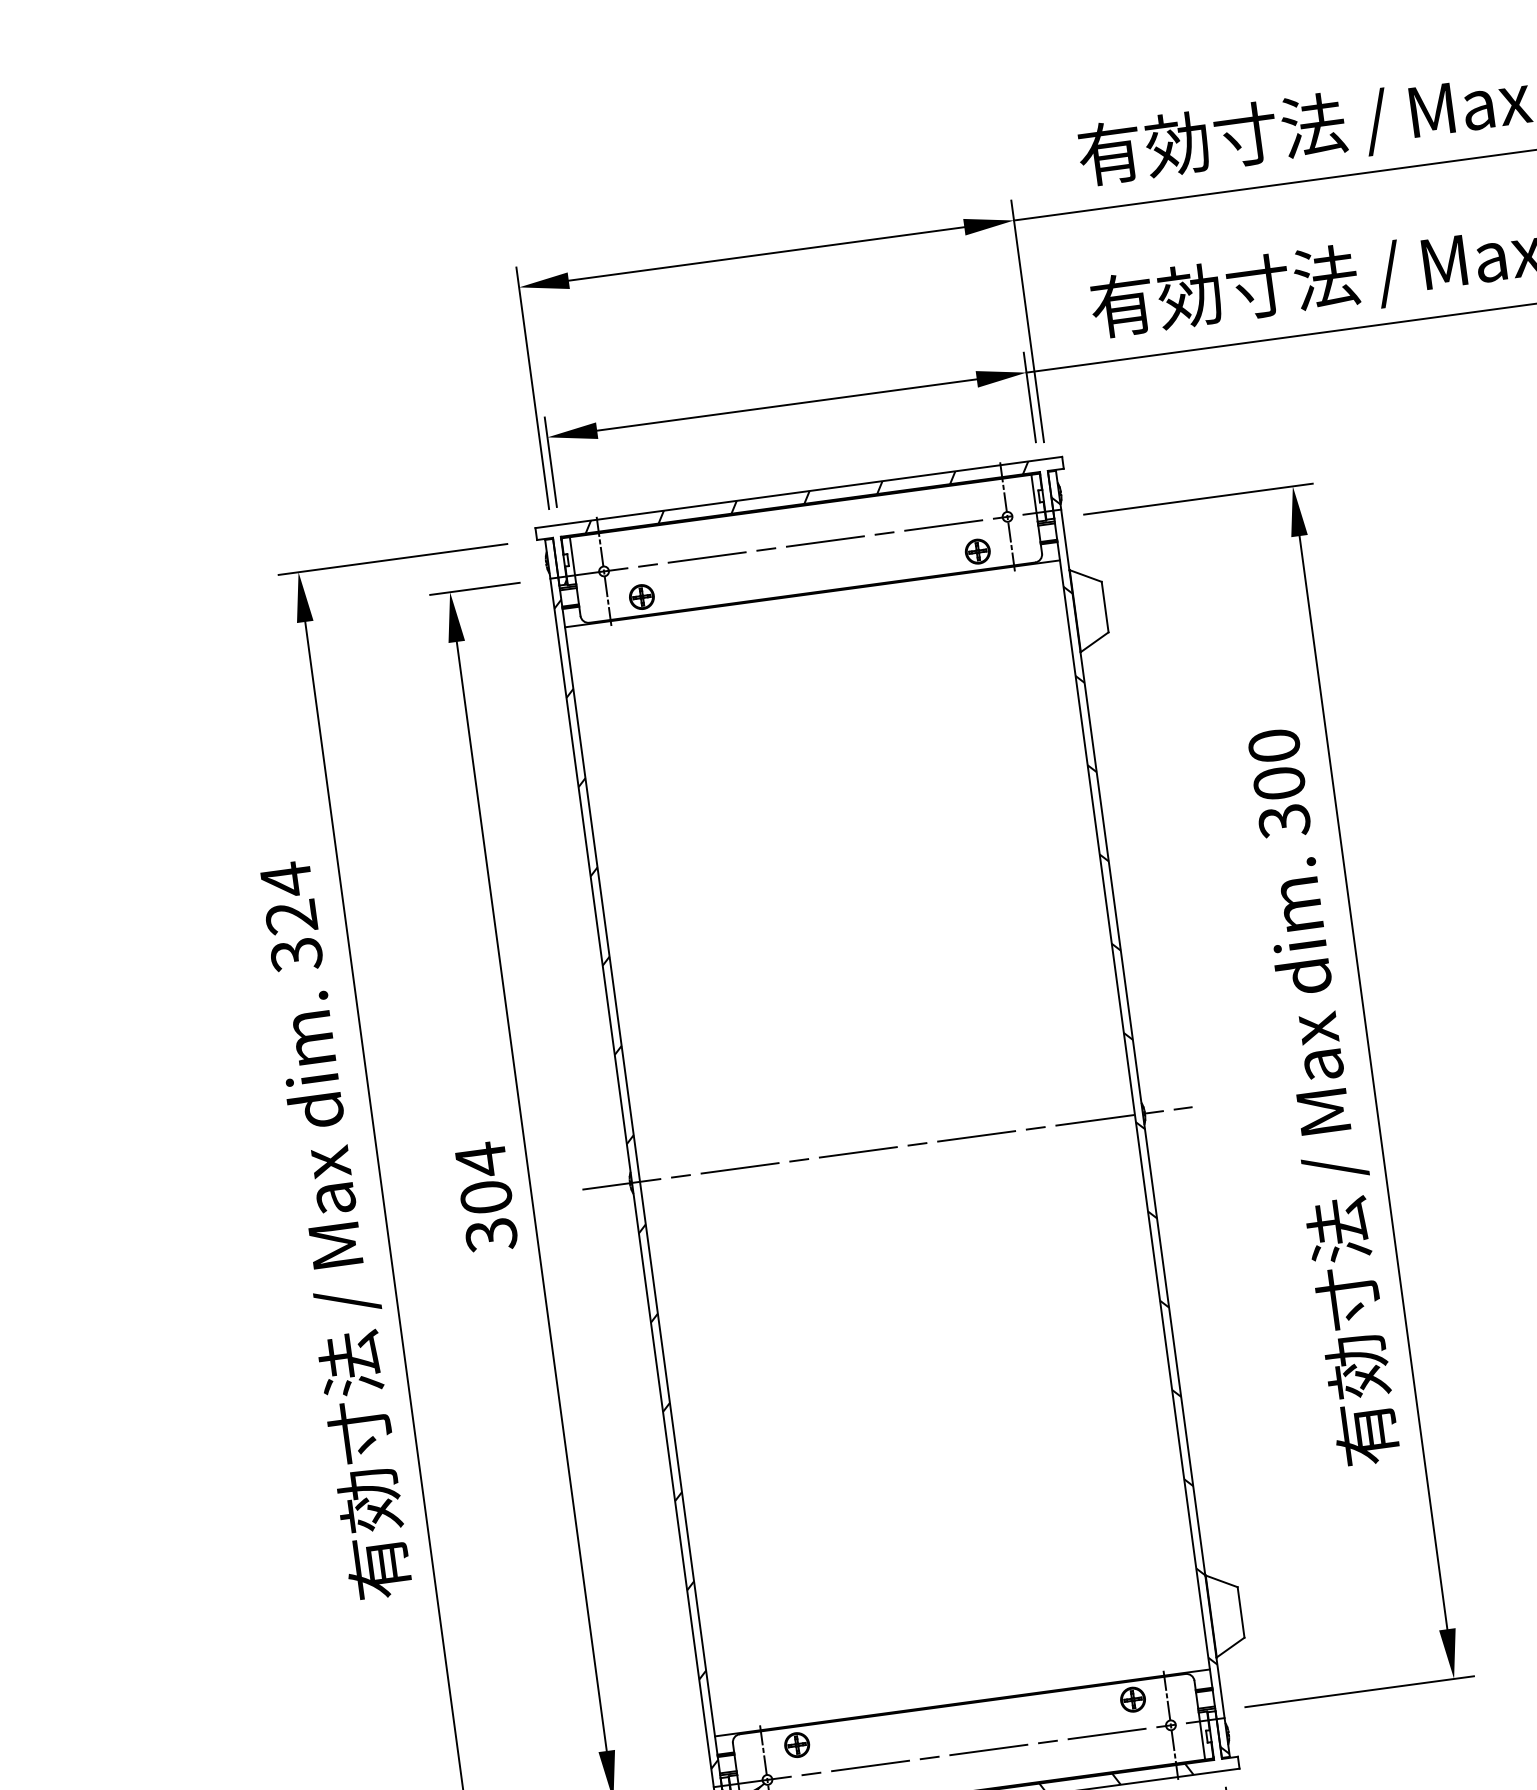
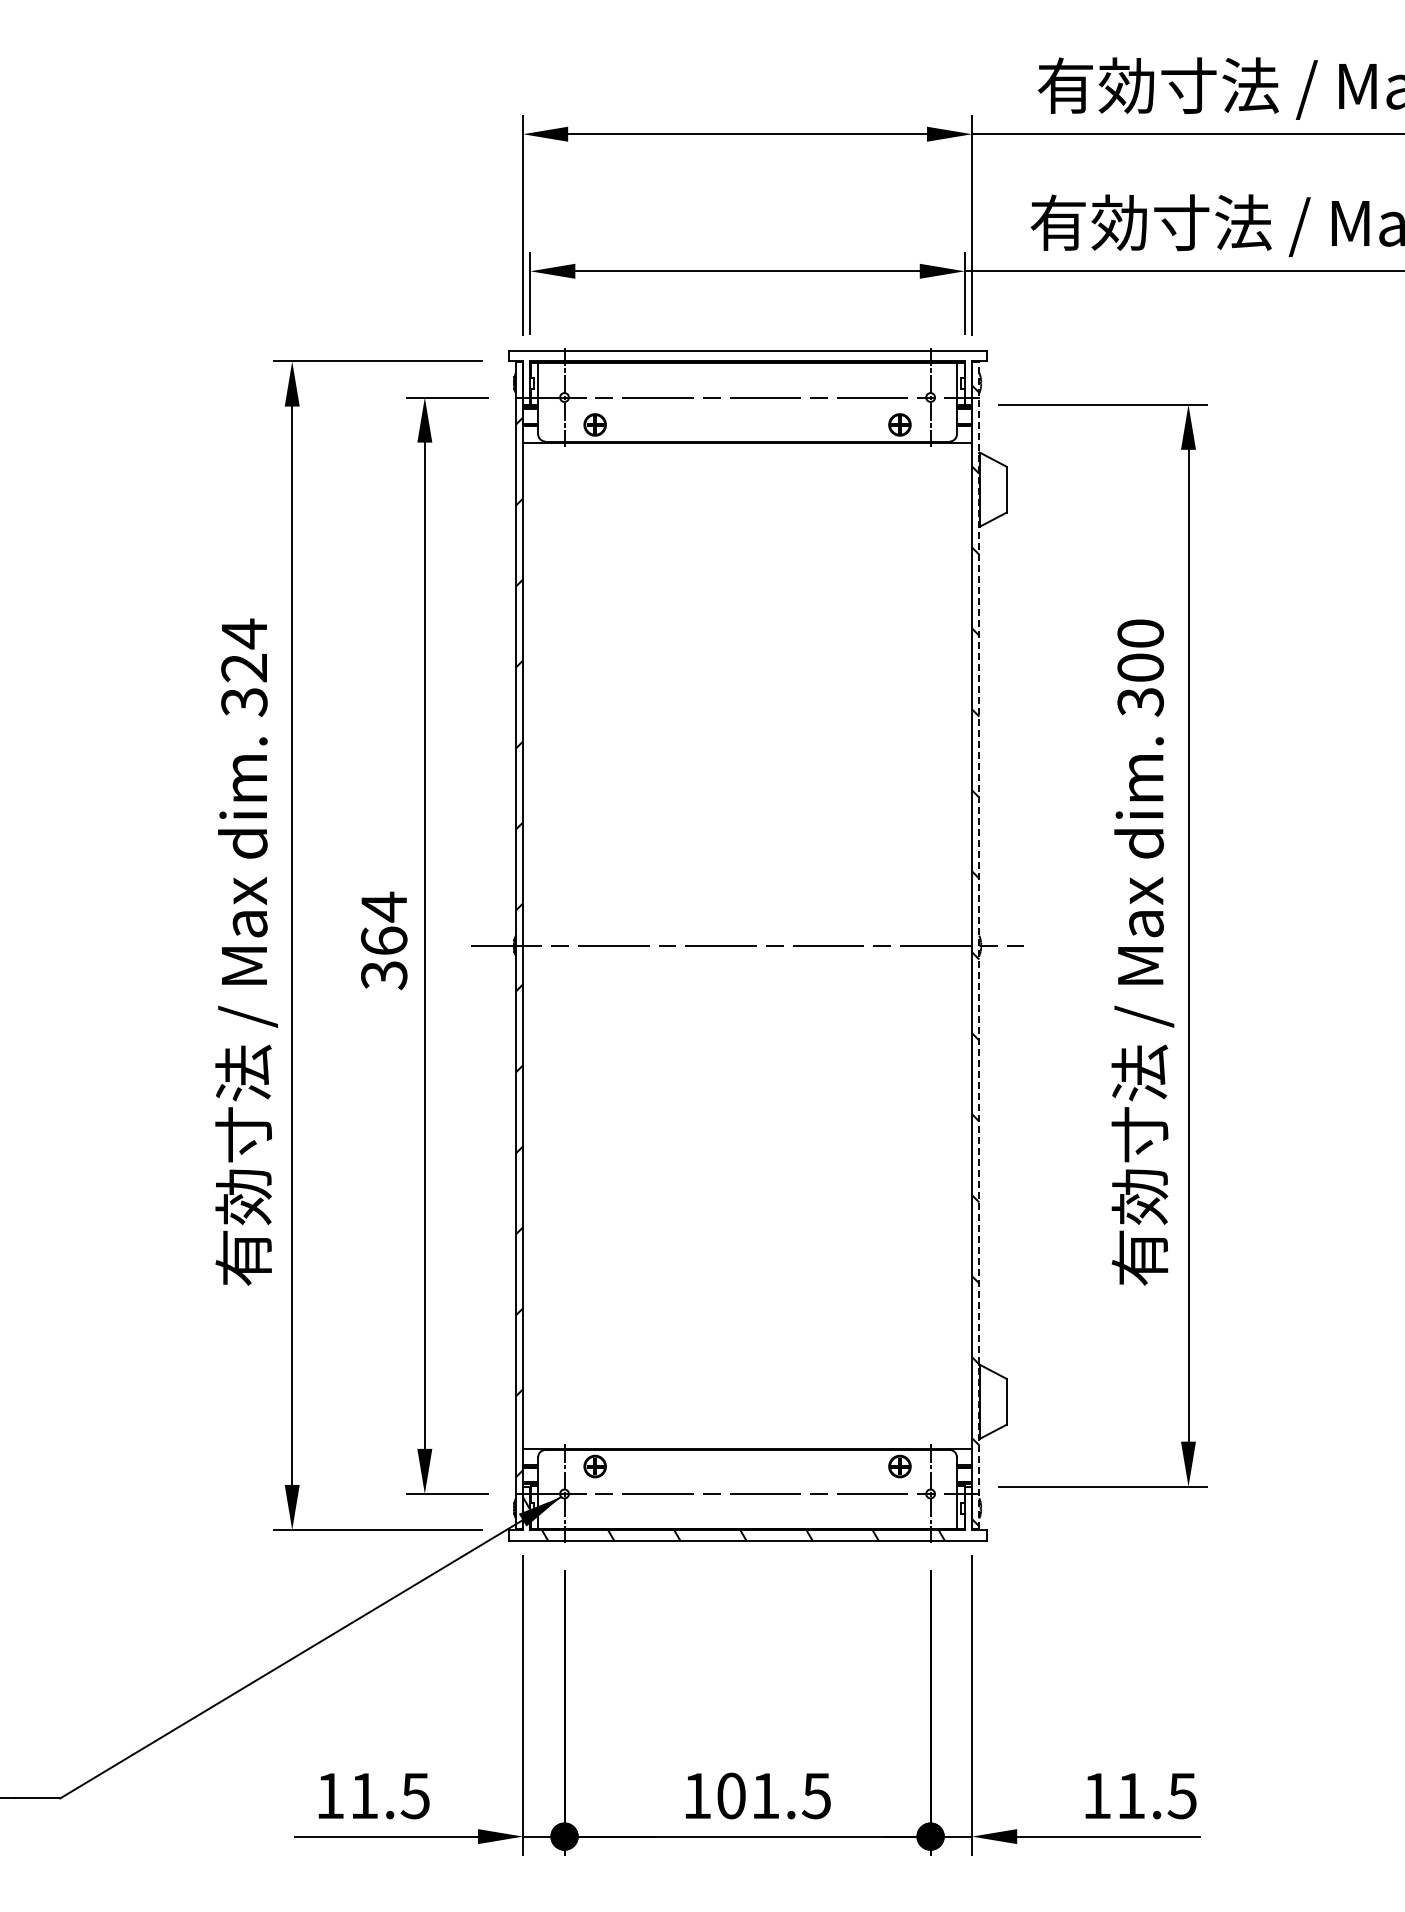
hatch: (796, 522) -> (741, 377), removed
line: (1143, 1113) -> (979, 945), solid -> dashed
text: (486, 1196) -> (384, 940), 304 -> 364

